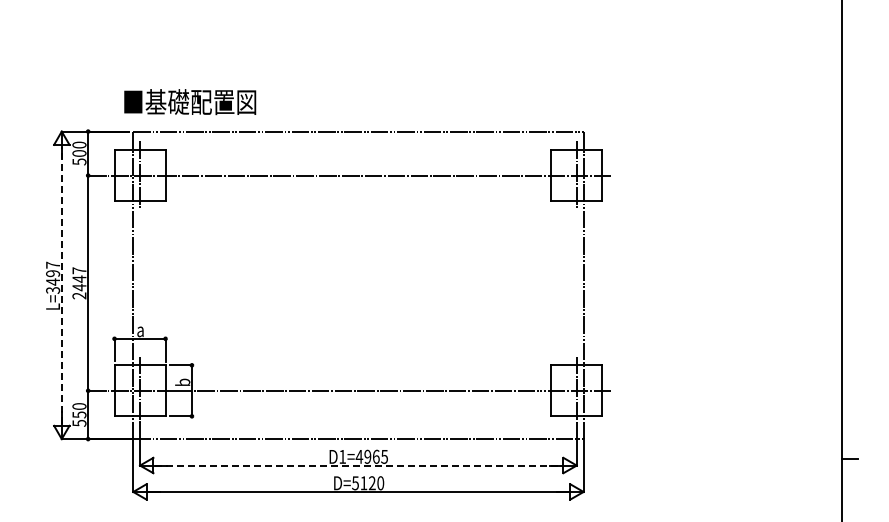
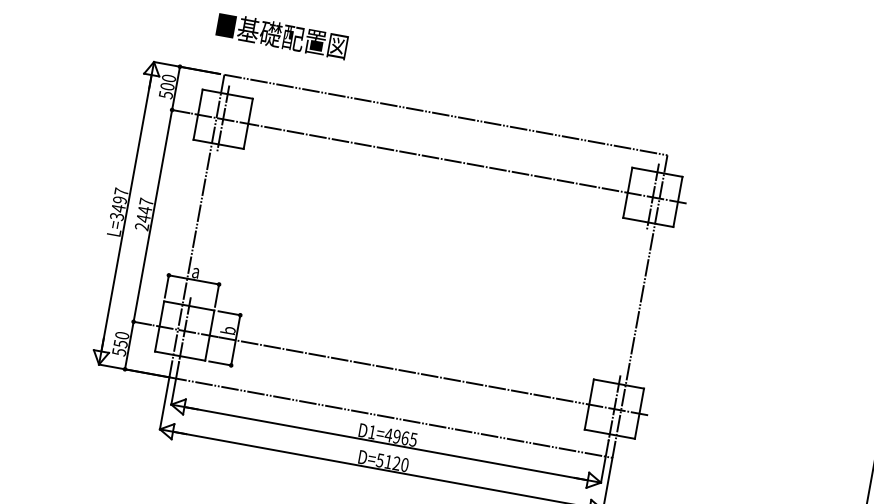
text: (190, 102) -> (282, 36), moved
line: (61, 284) -> (126, 212), dashed -> solid
line: (358, 465) -> (386, 443), dashed -> solid

